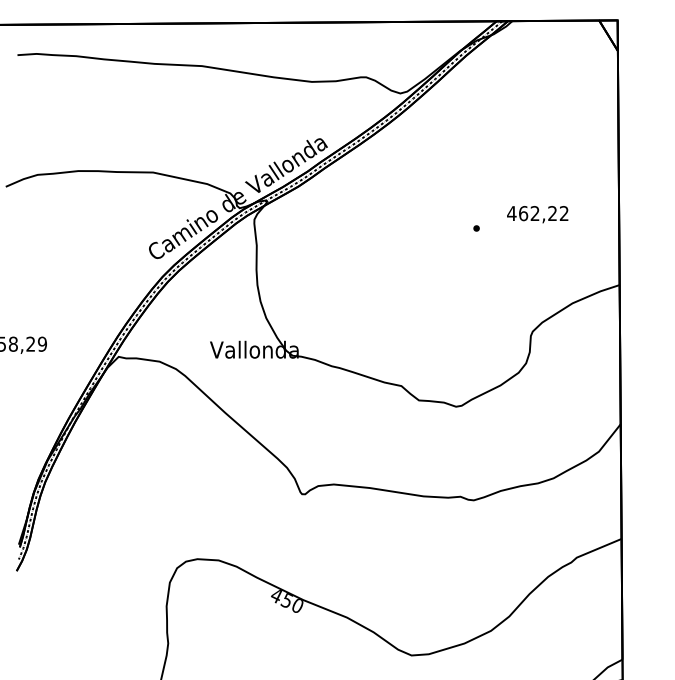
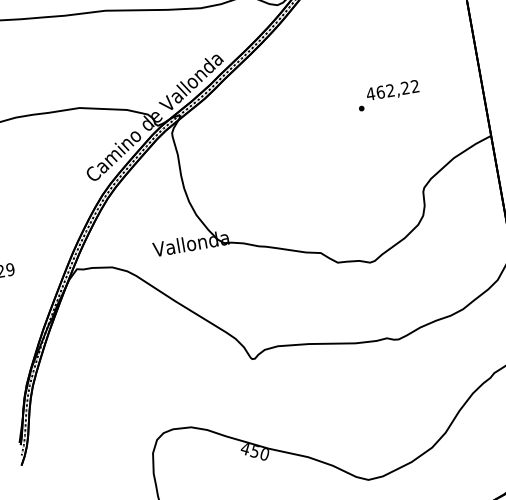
text: (537, 214) -> (392, 91), moved

